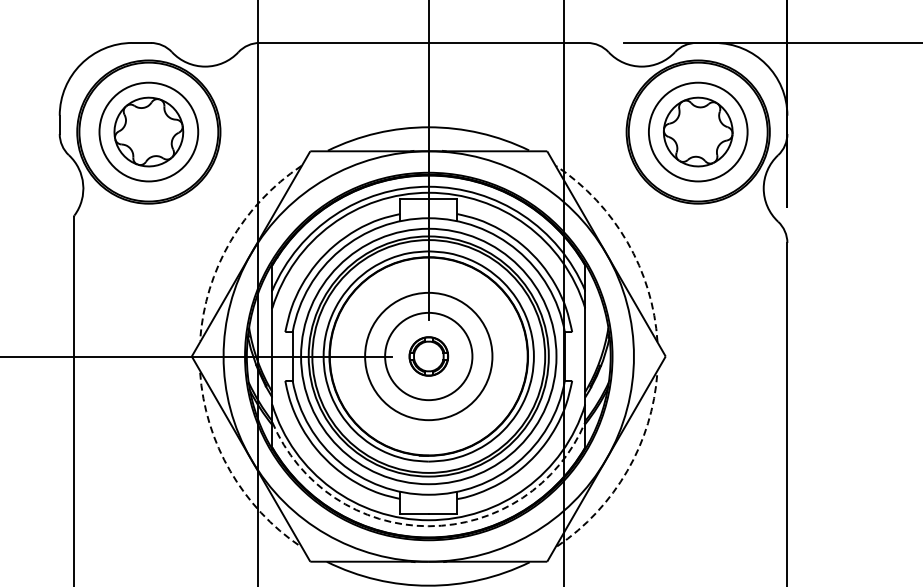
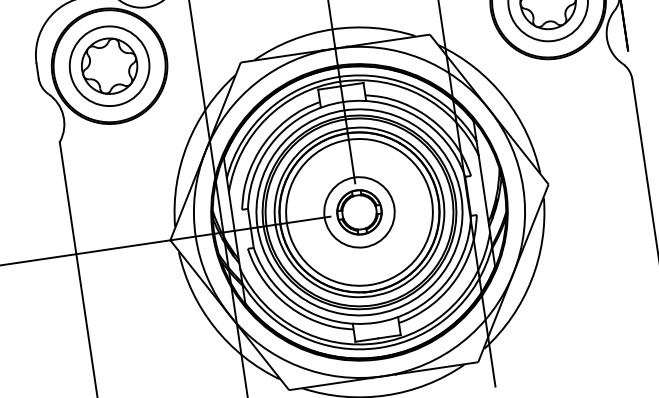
arc: (230, 241) -> (187, 143), dashed -> solid
arc: (627, 242) -> (504, 97), dashed -> solid
circle: (428, 356) -> (359, 212), size x1.43
part: (428, 356) -> (359, 212), size x1.43
arc: (230, 471) -> (214, 327), dashed -> solid
arc: (627, 471) -> (531, 280), dashed -> solid
arc: (428, 526) -> (379, 348), dashed -> solid

